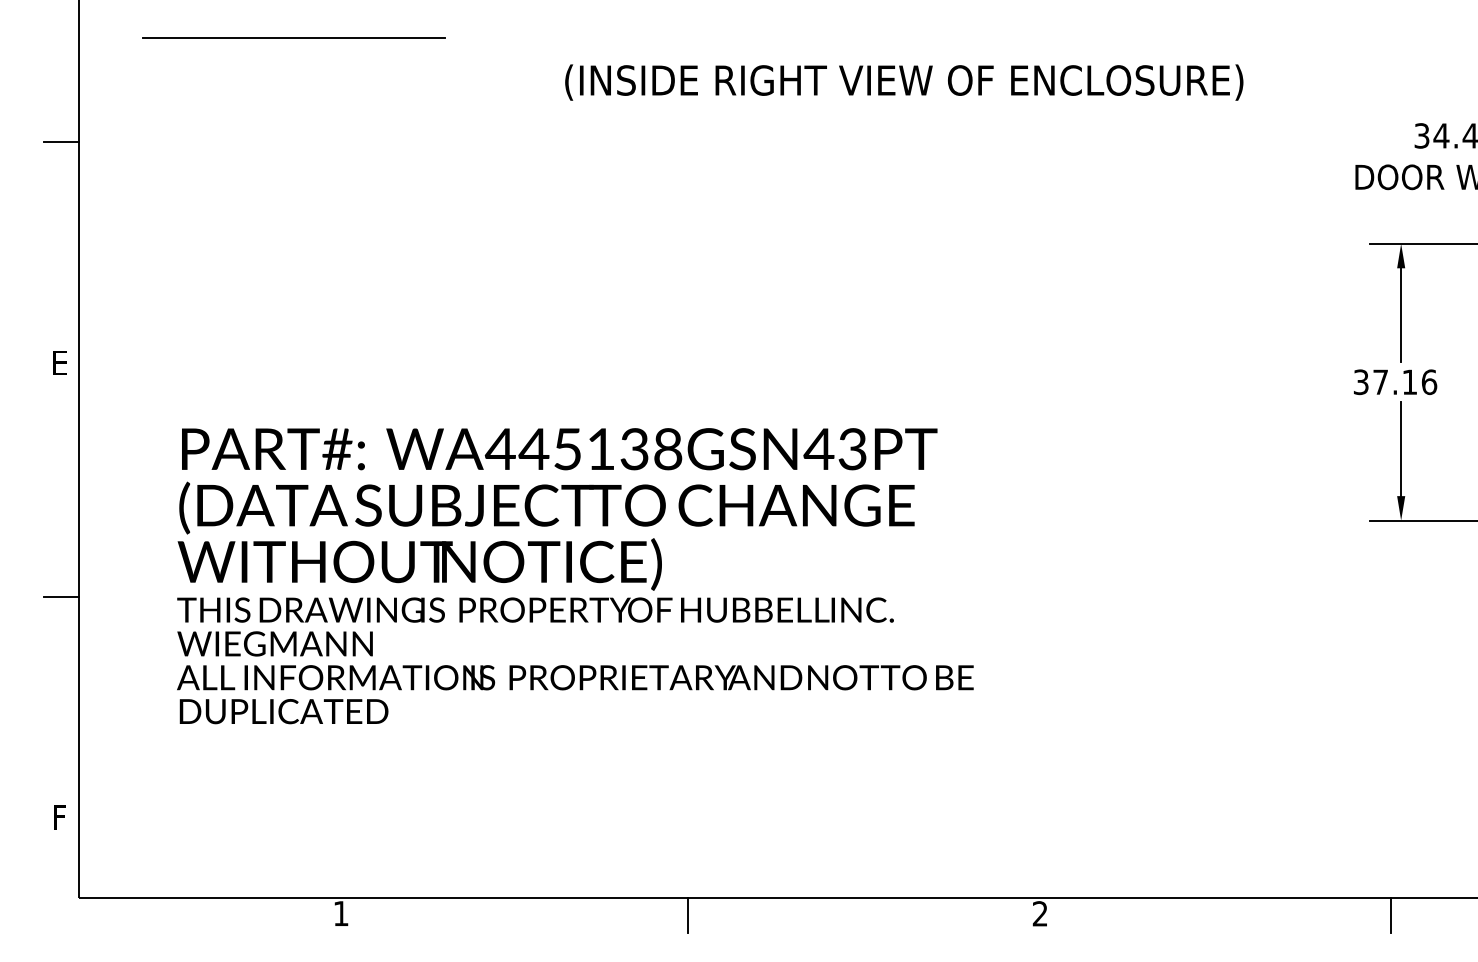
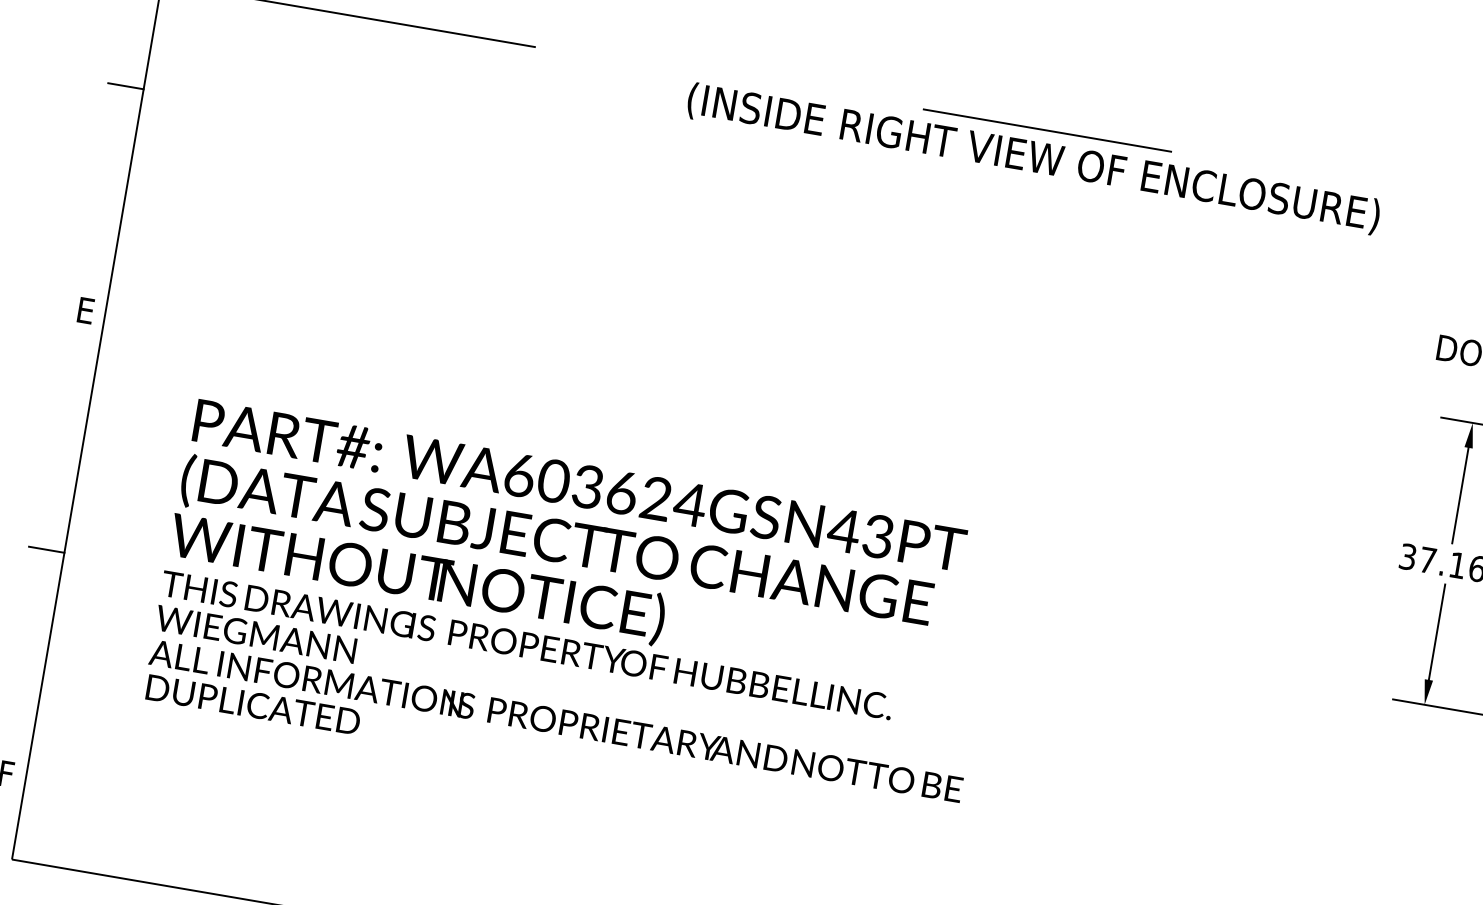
line: (947, 34) -> (1047, 130), added
text: (904, 82) -> (1033, 158), moved
text: (583, 449) -> (604, 490), WA445138GSN43PT -> WA603624GSN43PT

